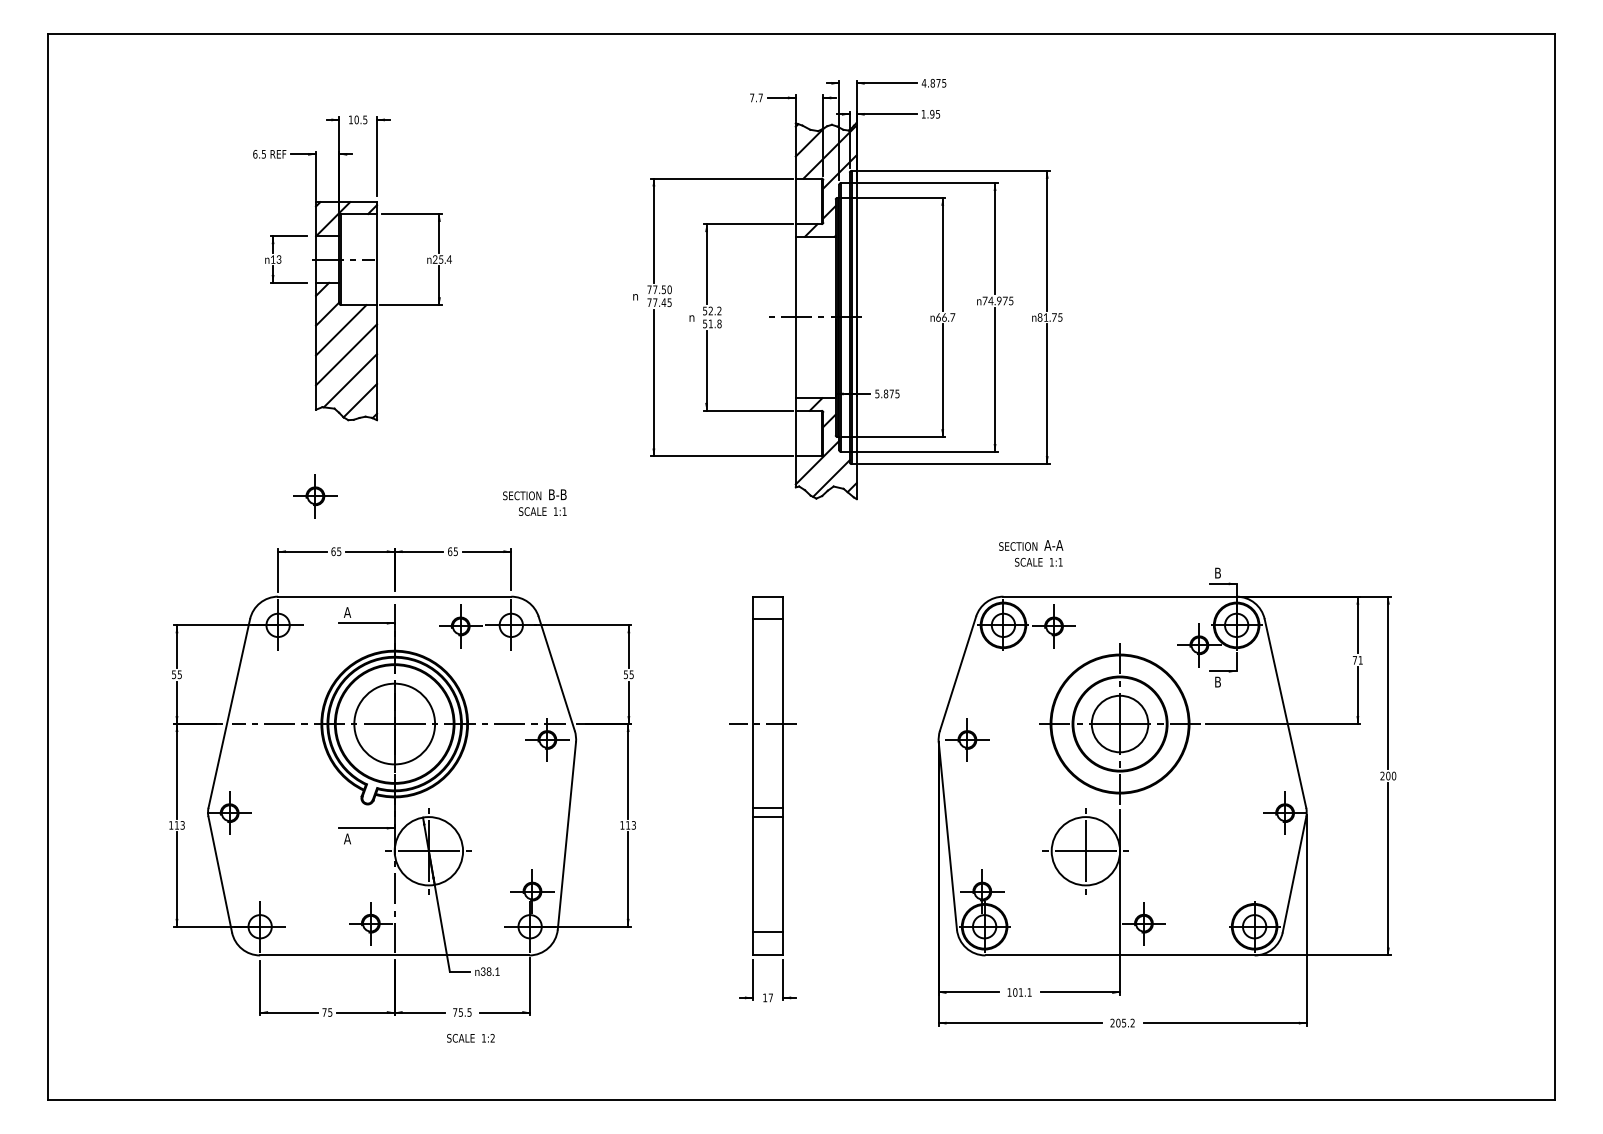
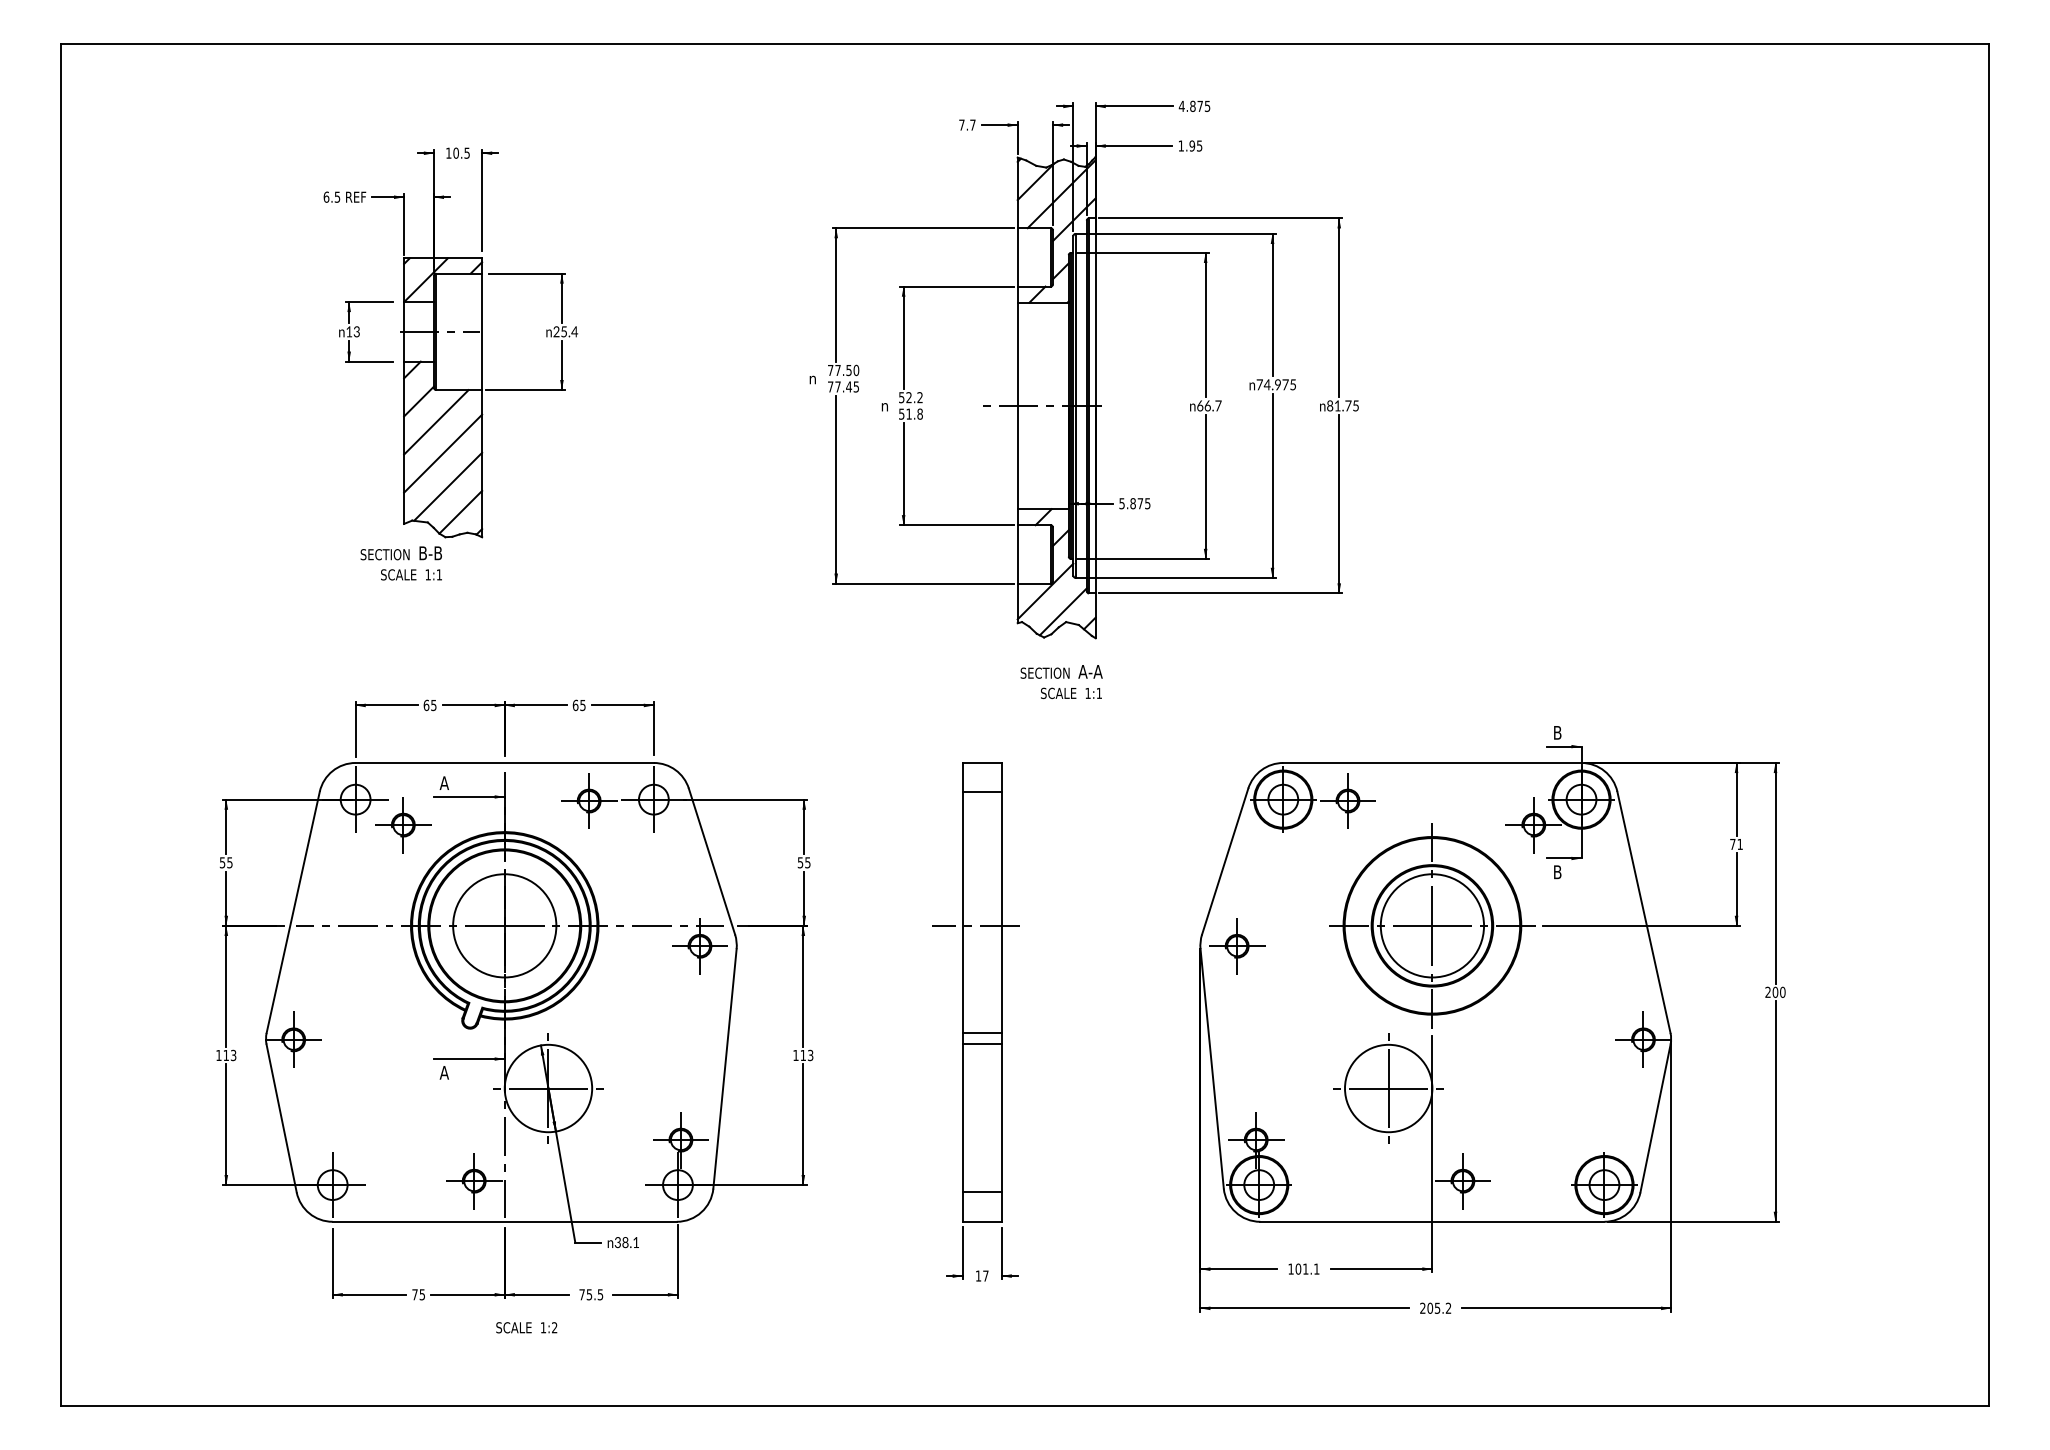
part: (315, 496) -> (403, 825), moved
text: (534, 502) -> (400, 563), moved
text: (1031, 553) -> (1062, 682), moved
circle: (1119, 723) -> (1431, 925), size x1.43
text: (470, 1038) -> (526, 1328), moved

